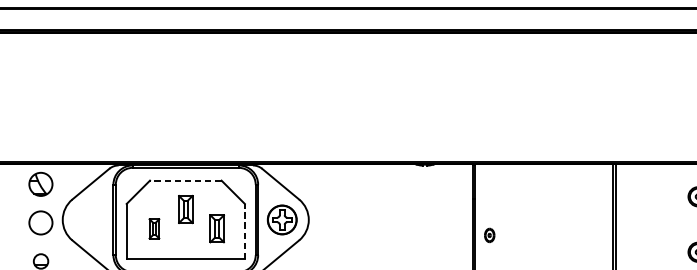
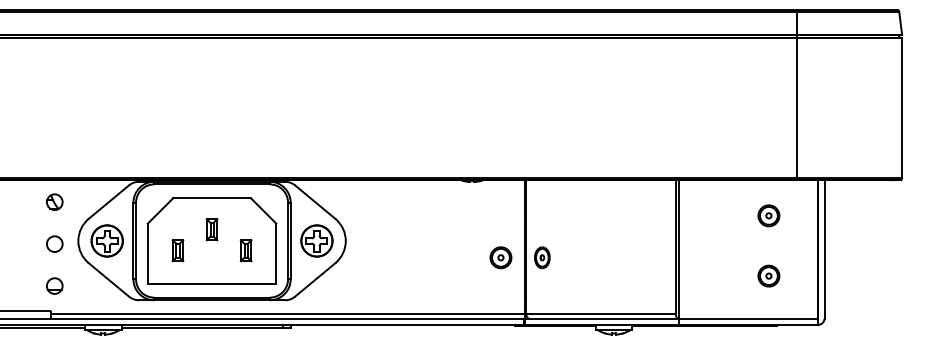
line: (186, 180) -> (212, 198), dashed -> solid
part: (40, 183) -> (54, 201), size x0.62
part: (185, 209) -> (211, 229), size x0.71
part: (88, 219) -> (106, 240), added
circle: (40, 222) -> (54, 243), size x0.62
part: (216, 228) -> (245, 250), size x0.71
line: (245, 231) -> (276, 253), dashed -> solid
part: (451, 235) -> (500, 257), added
part: (489, 235) -> (542, 257), size x1.43

